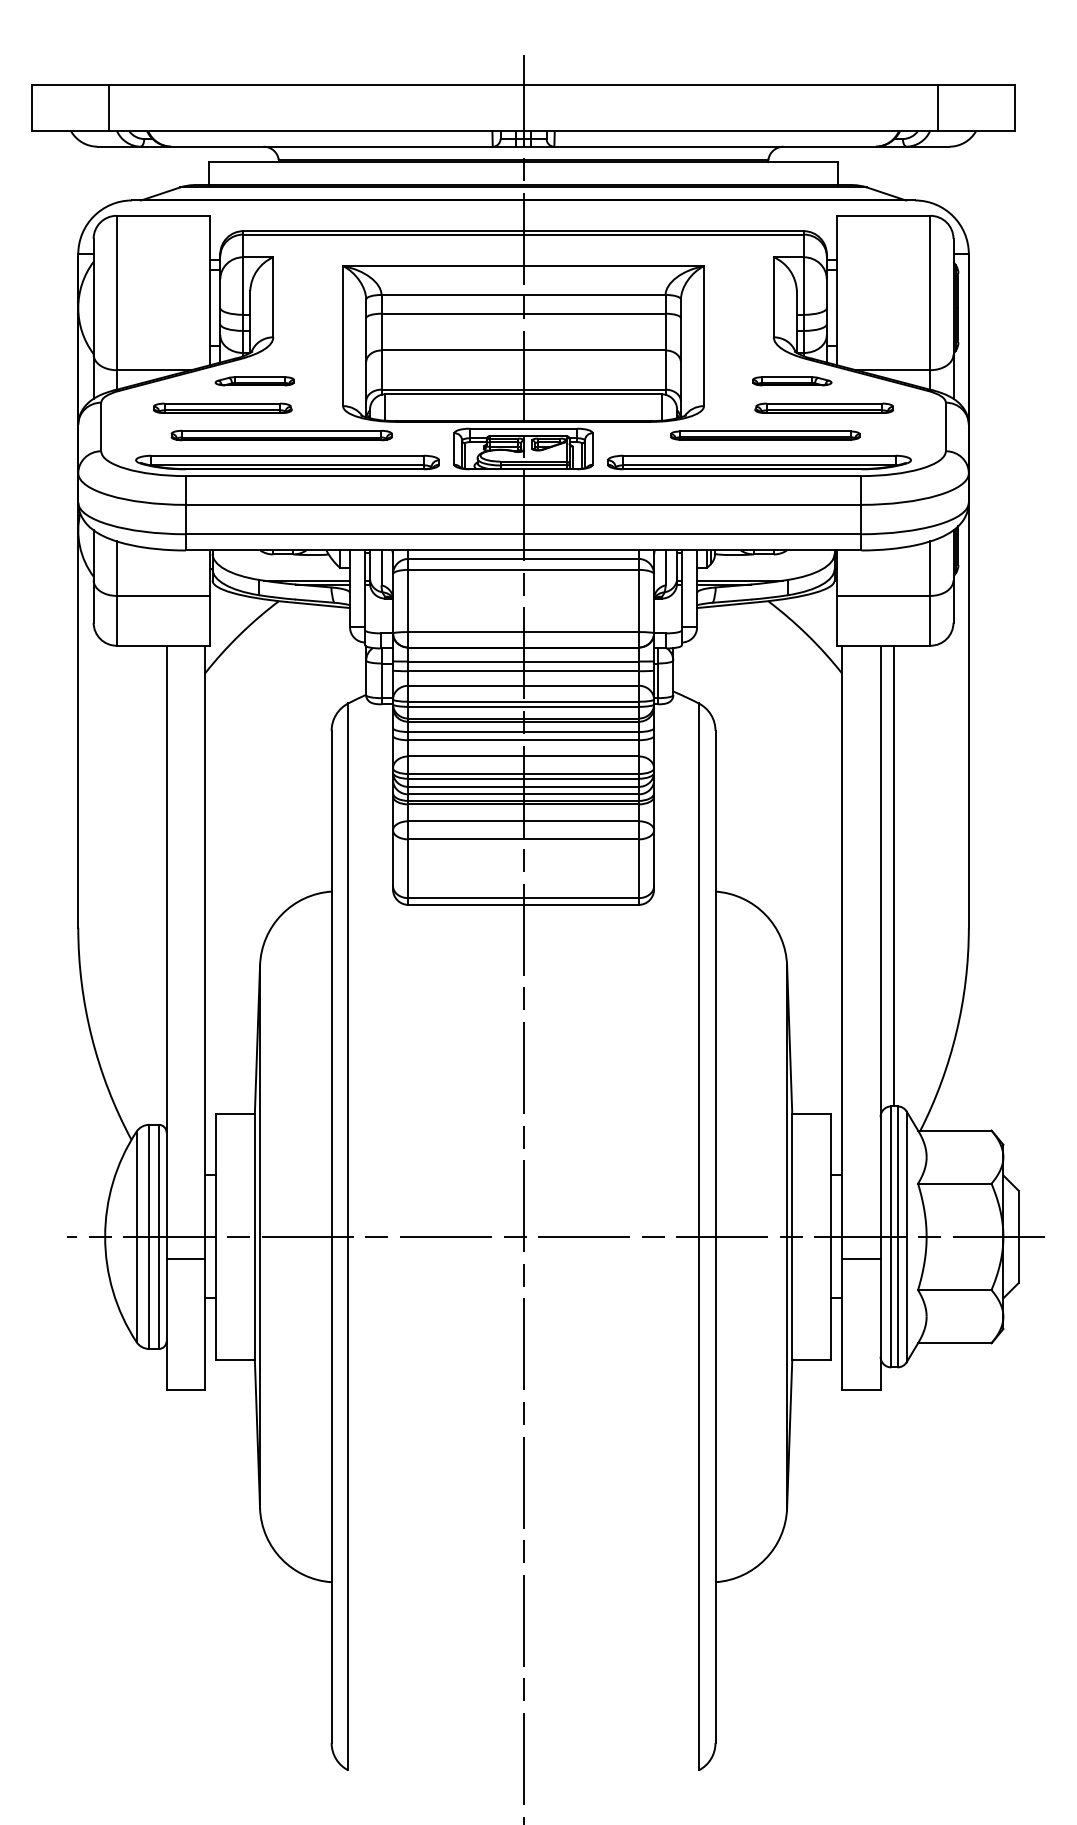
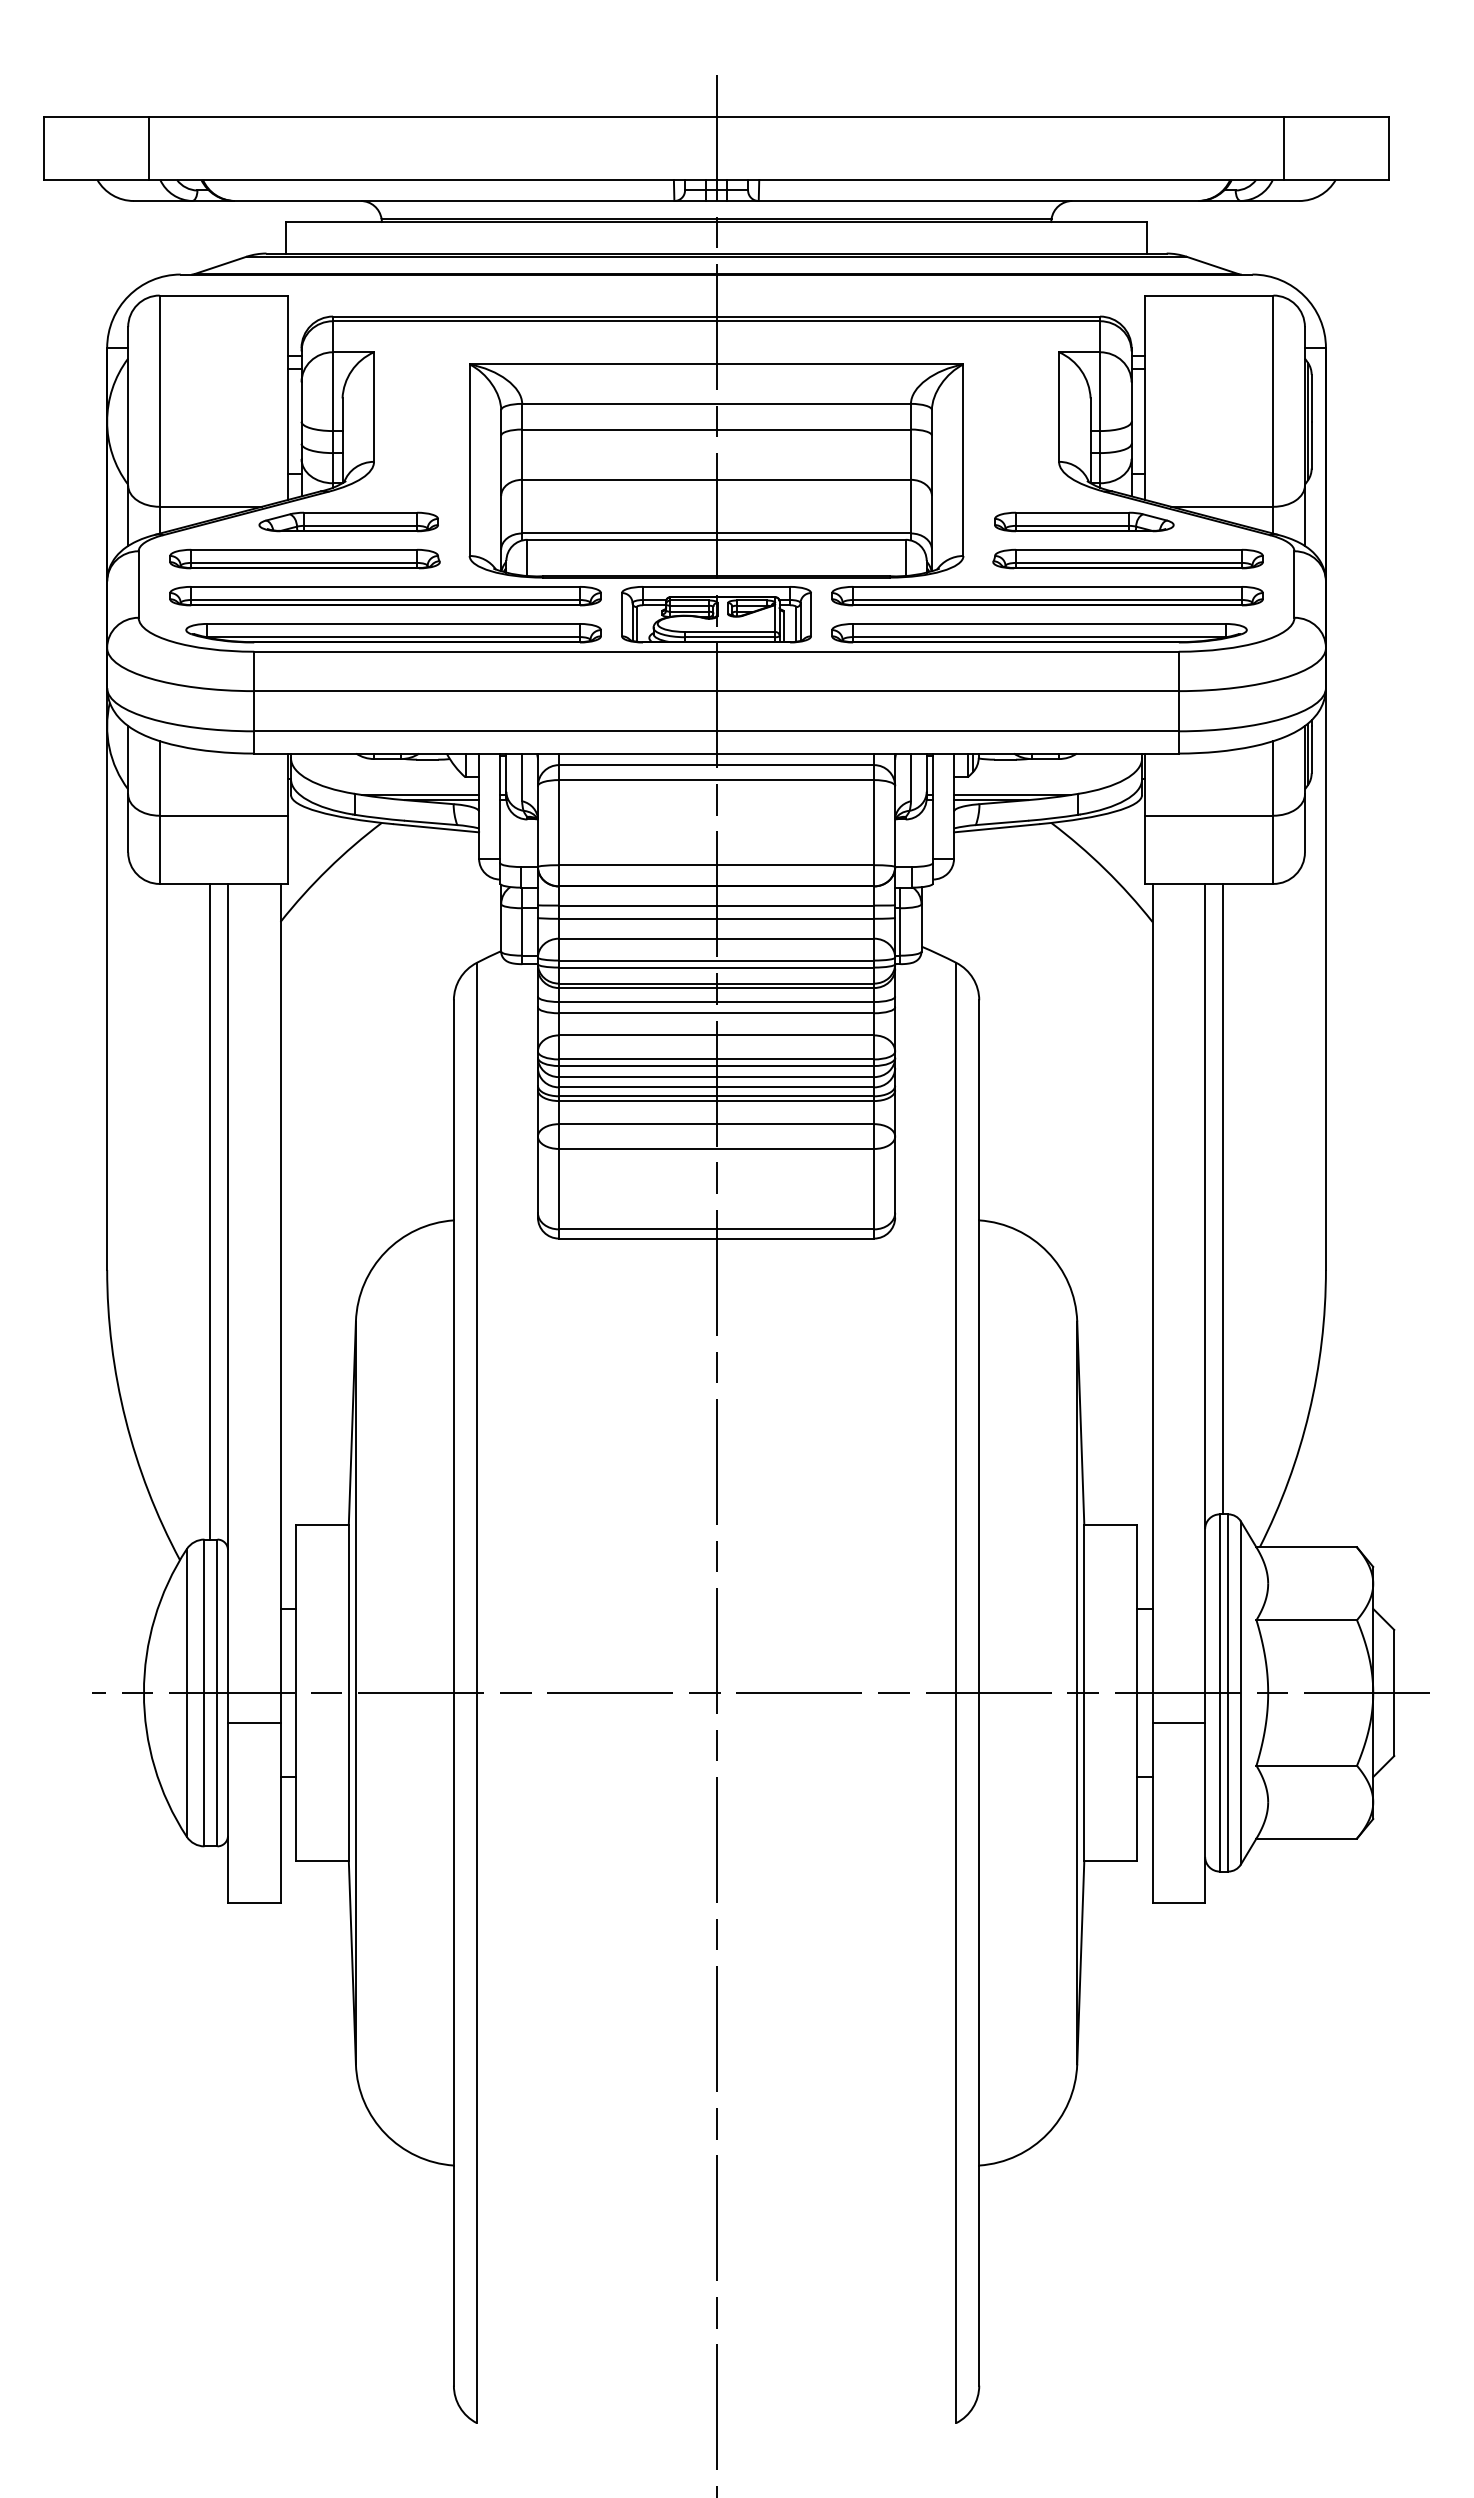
part: (254, 380) -> (348, 521), size x1.67
part: (792, 380) -> (1084, 521), size x1.67
part: (222, 407) -> (304, 558), size x1.43
part: (823, 407) -> (1127, 558), size x1.43
part: (281, 435) -> (385, 596), size x1.43
part: (765, 435) -> (1047, 596), size x1.67
line: (153, 885) -> (210, 1211), added

